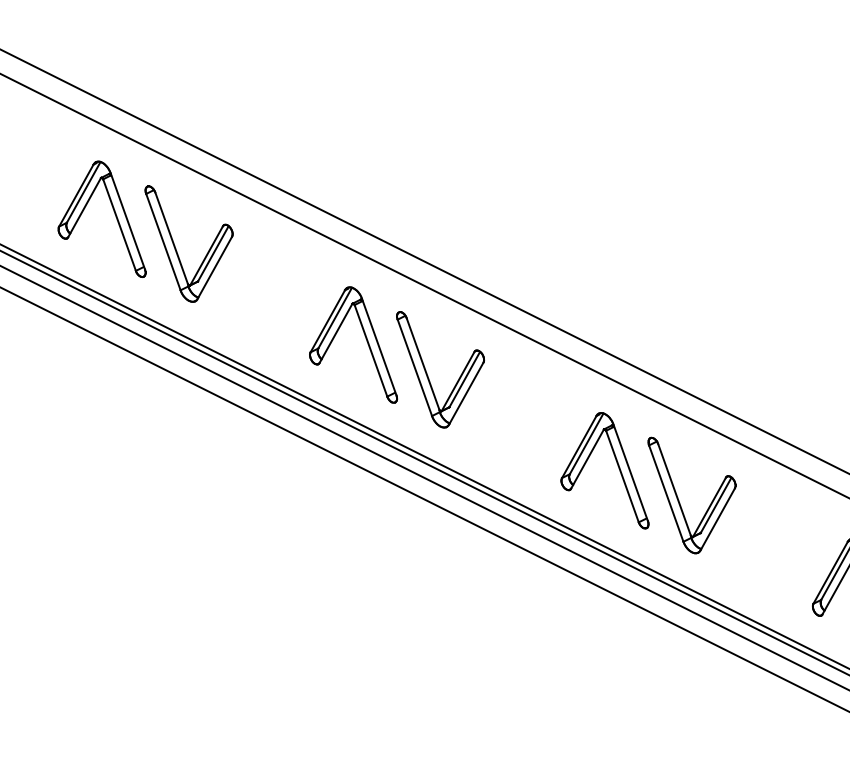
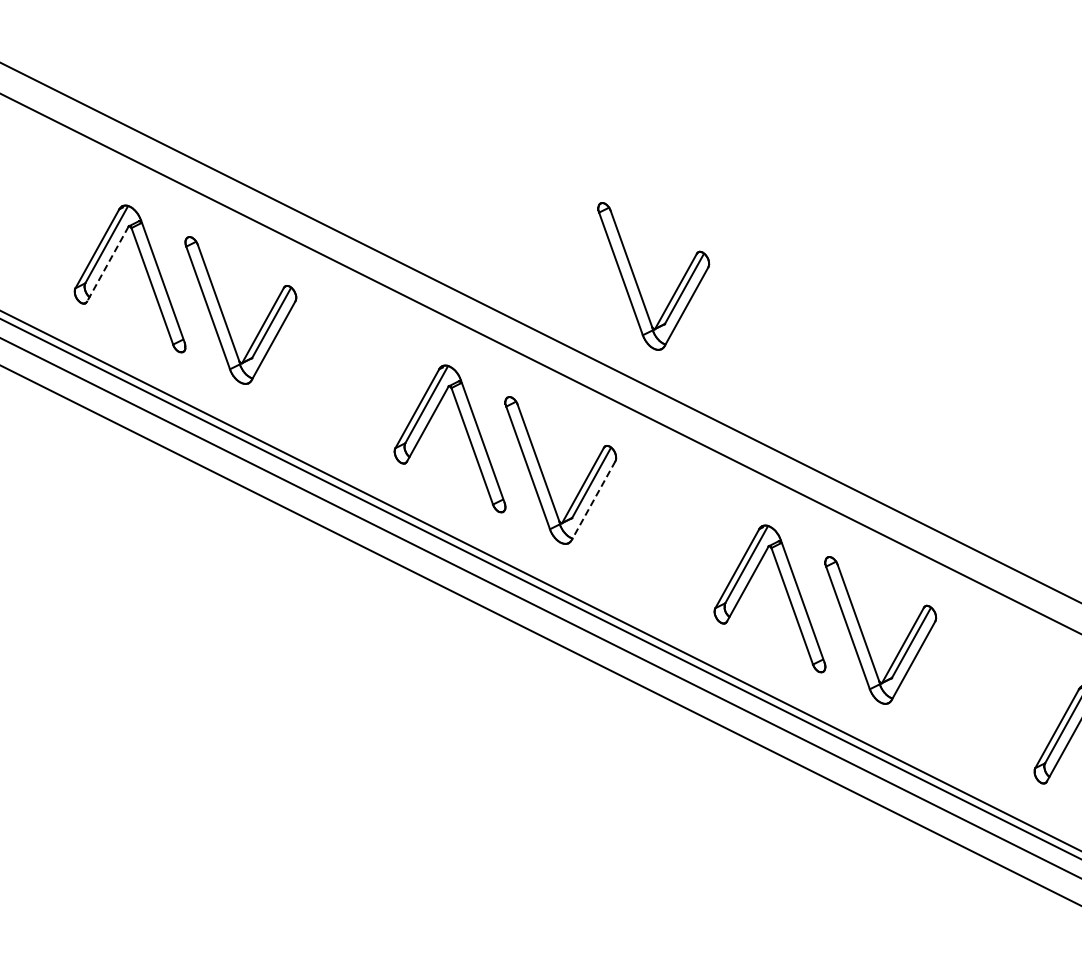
line: (84, 207) -> (107, 264), solid -> dashed
part: (500, 222) -> (637, 282), added
line: (466, 394) -> (593, 501), solid -> dashed

